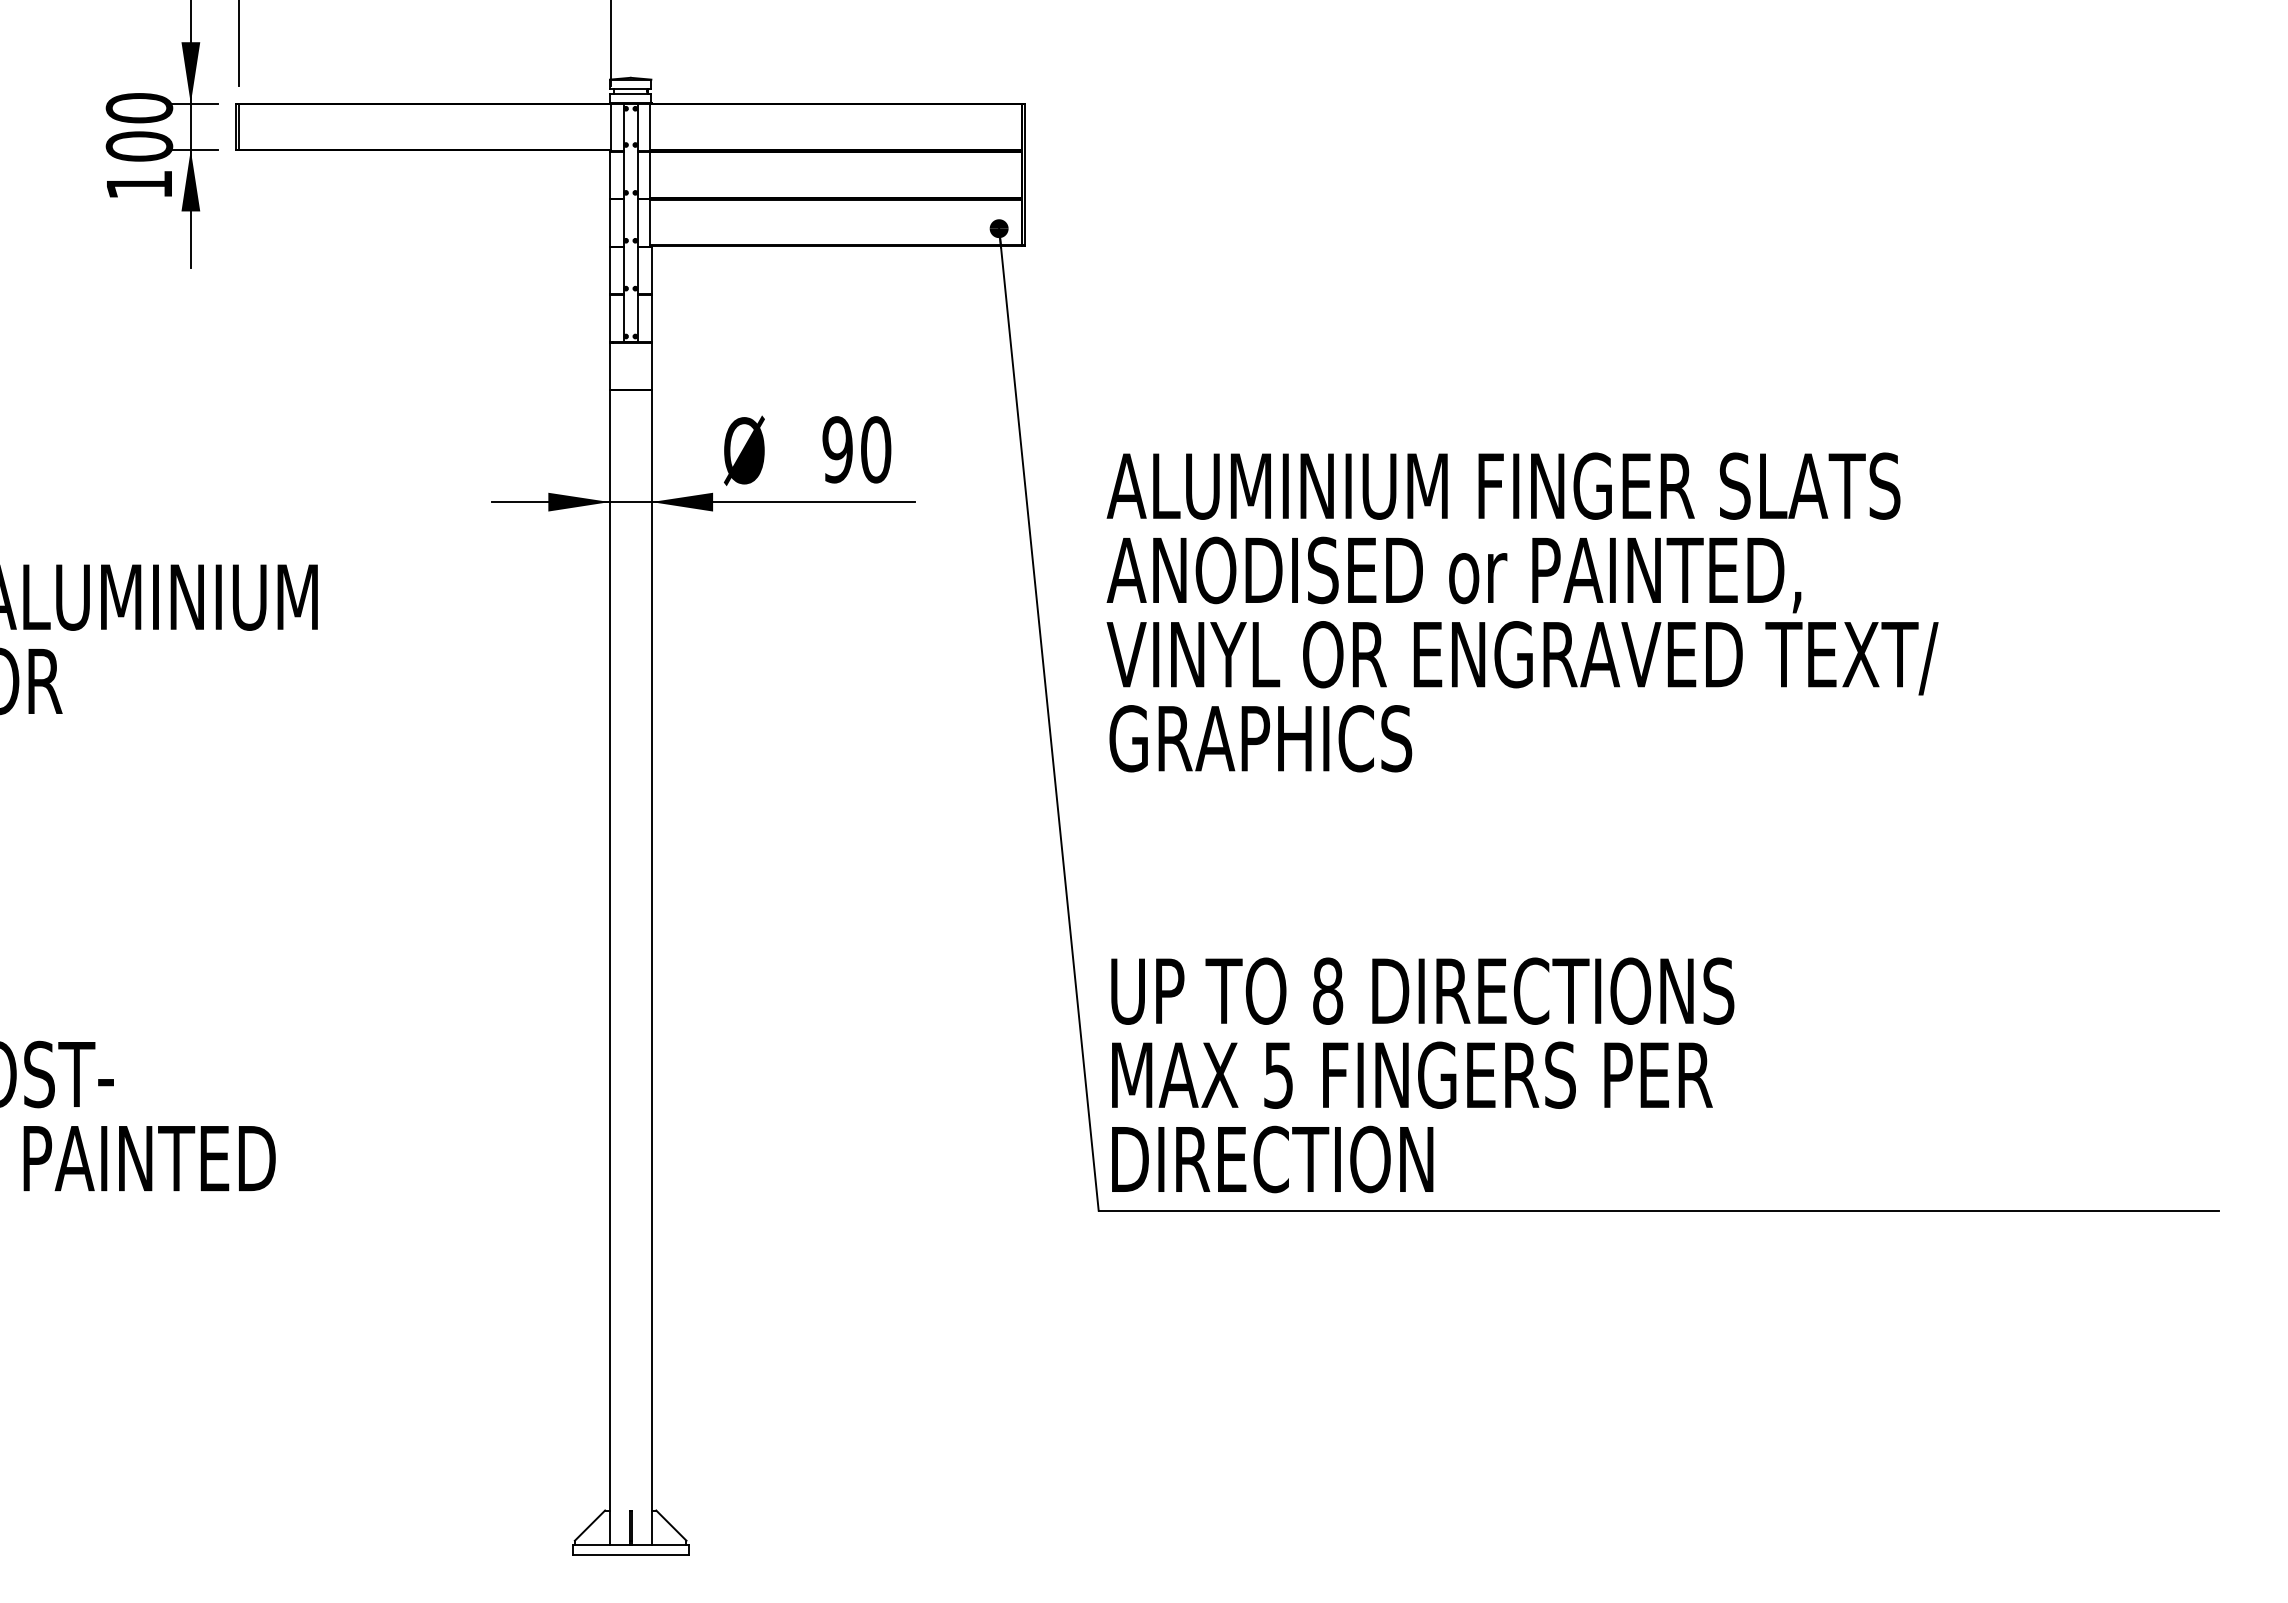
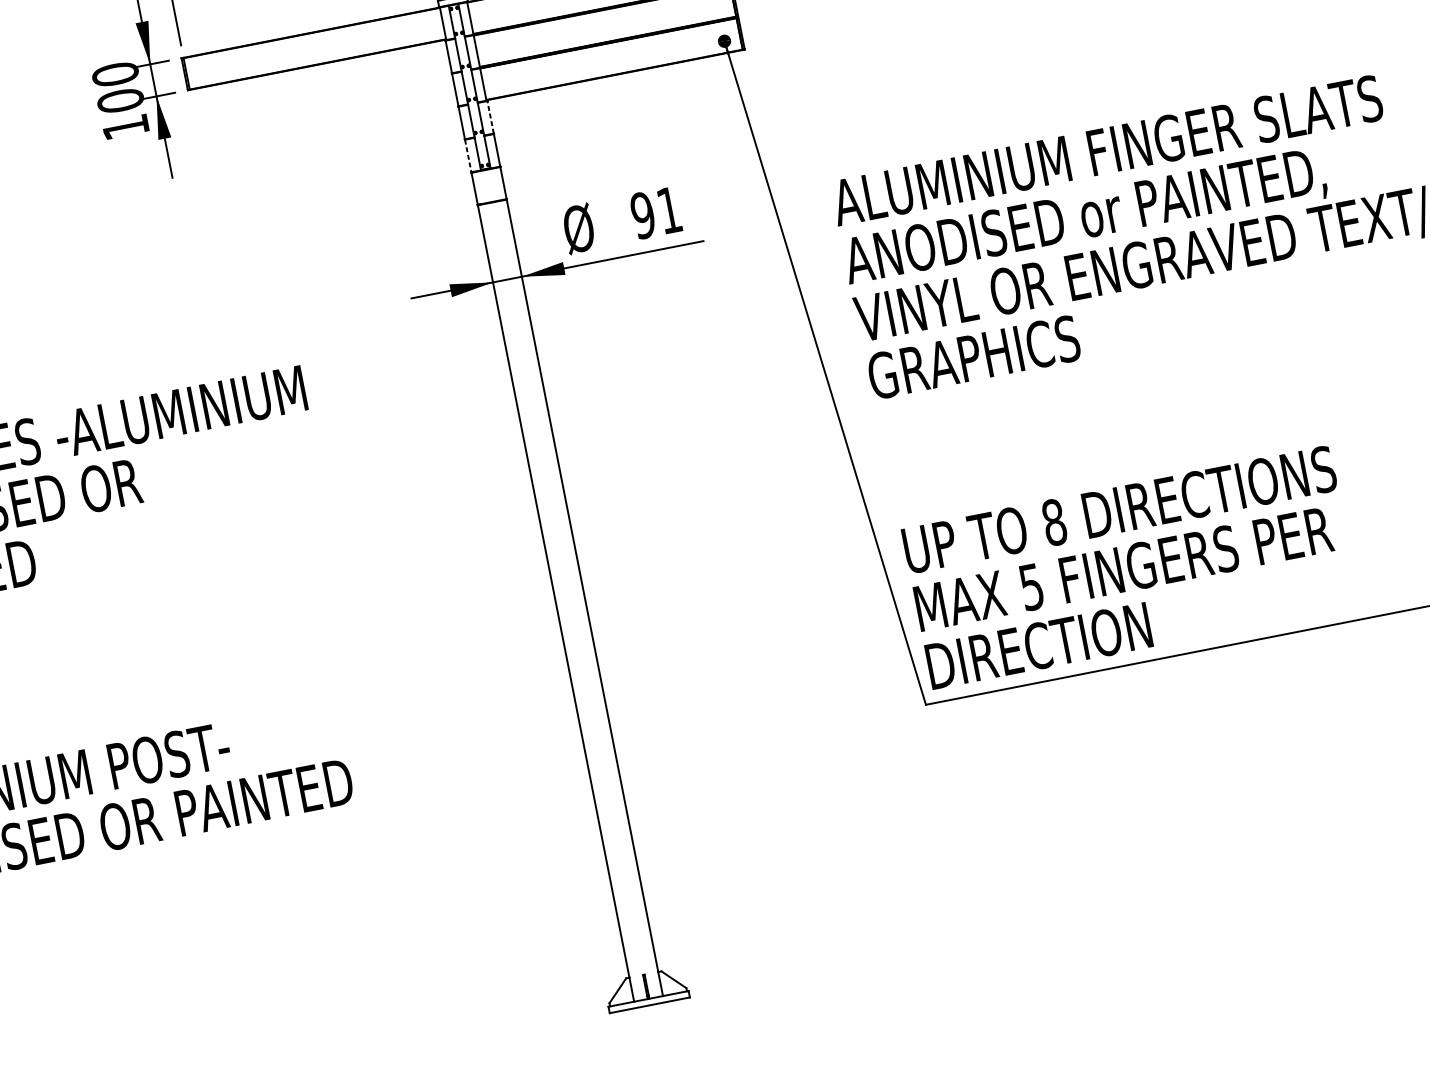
line: (651, 270) -> (490, 117), solid -> dashed
line: (609, 318) -> (468, 155), solid -> dashed
text: (876, 449) -> (669, 210), 90 -> 91

